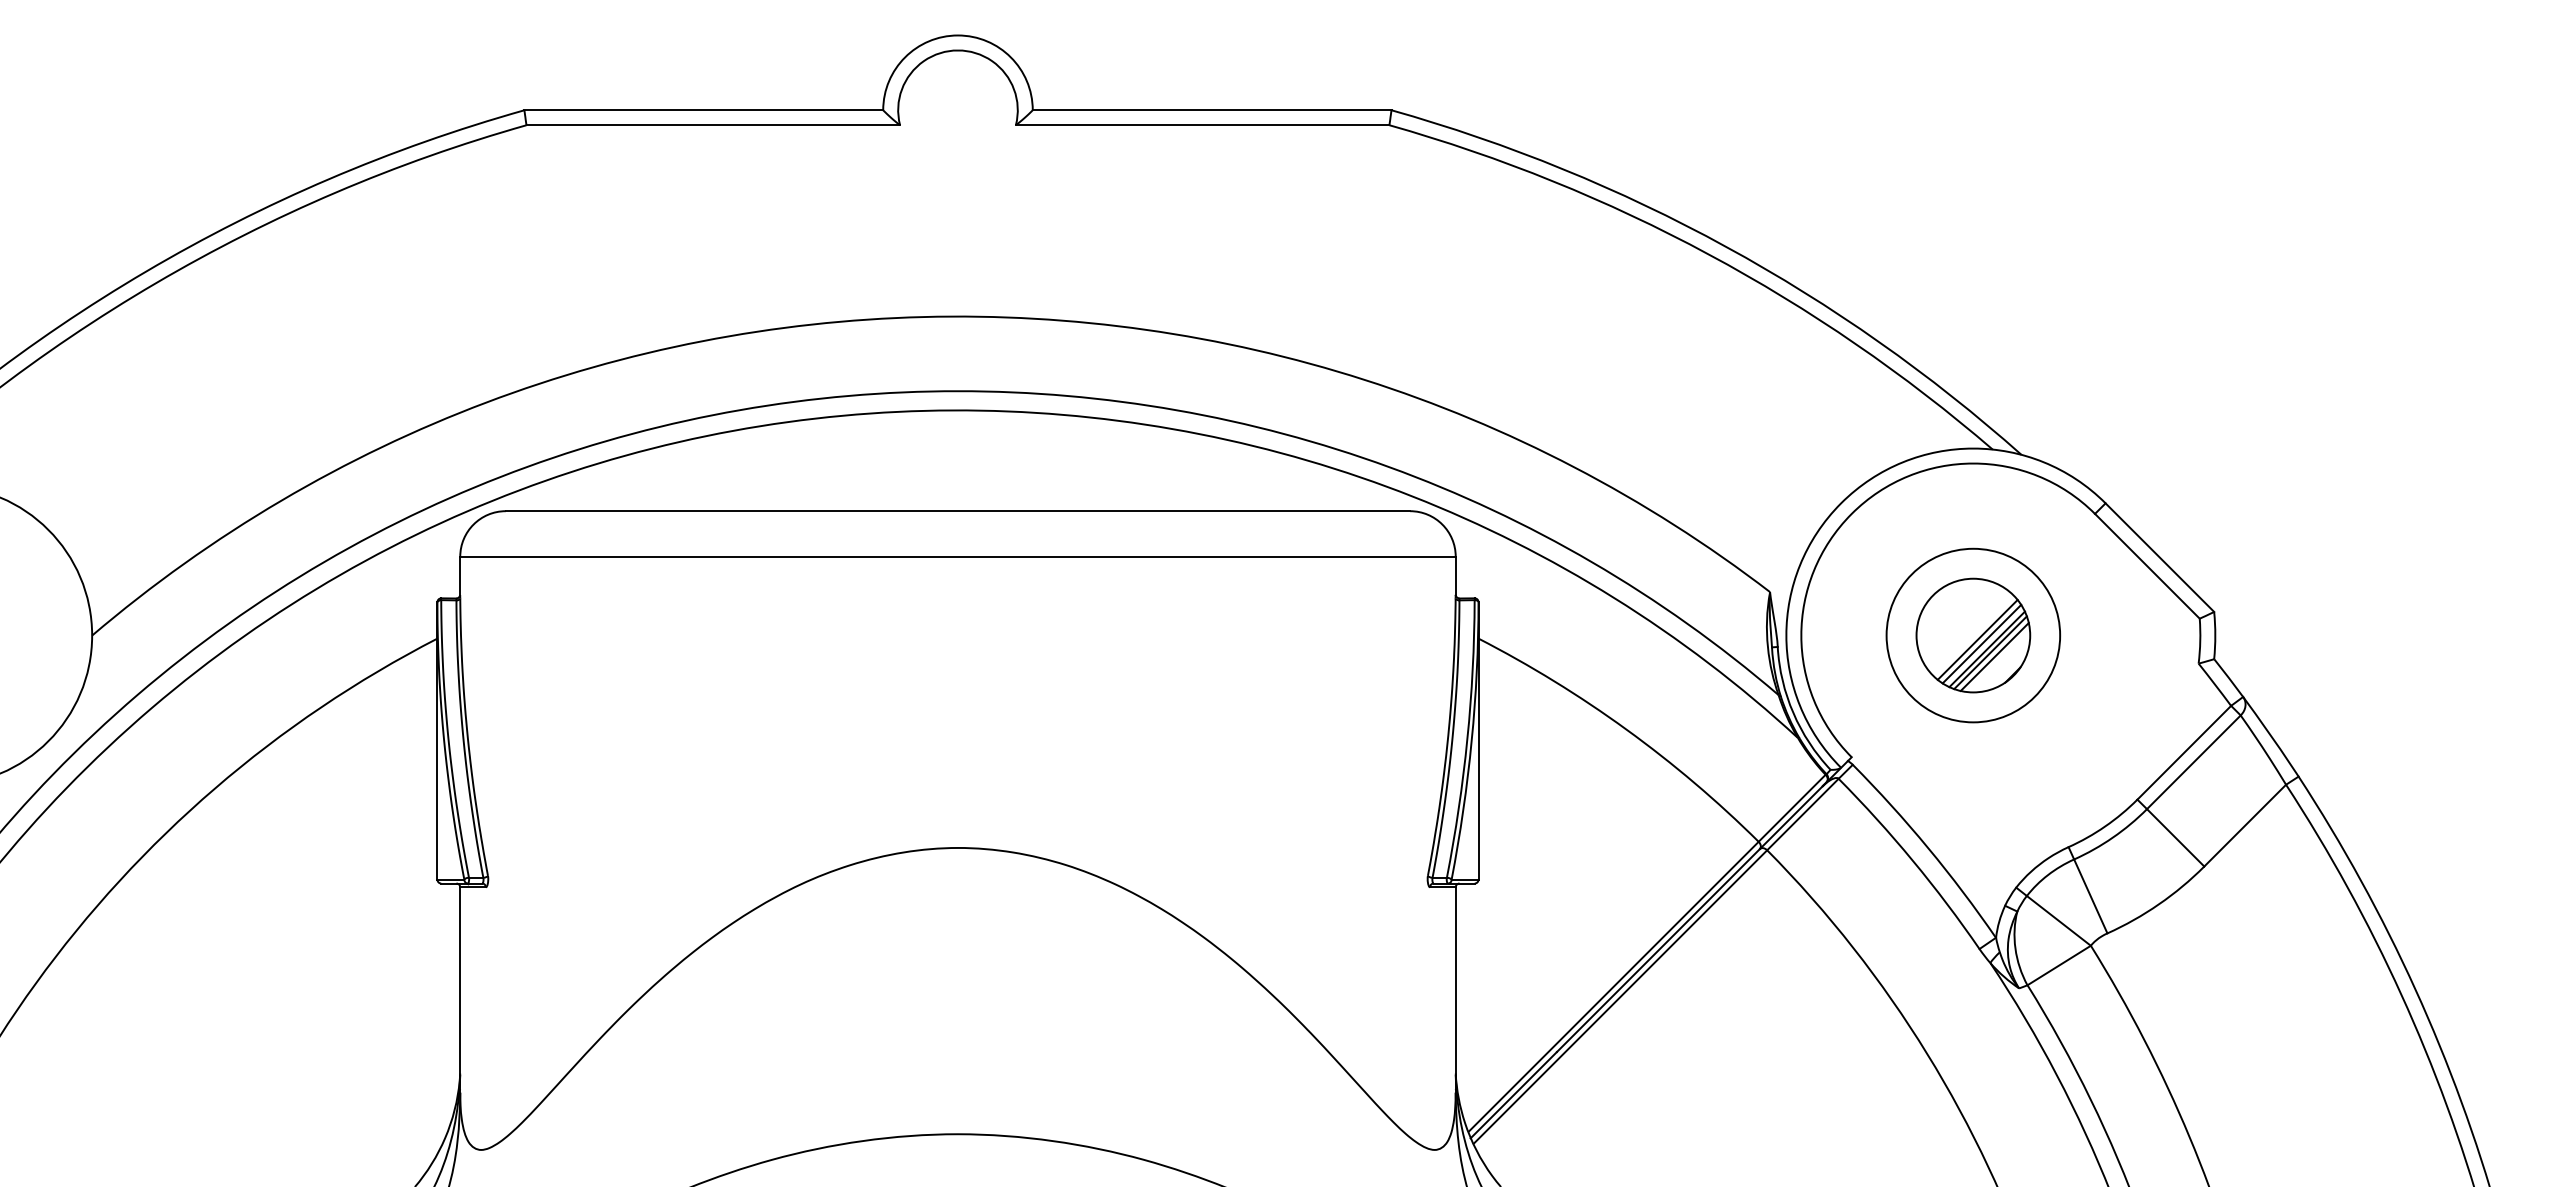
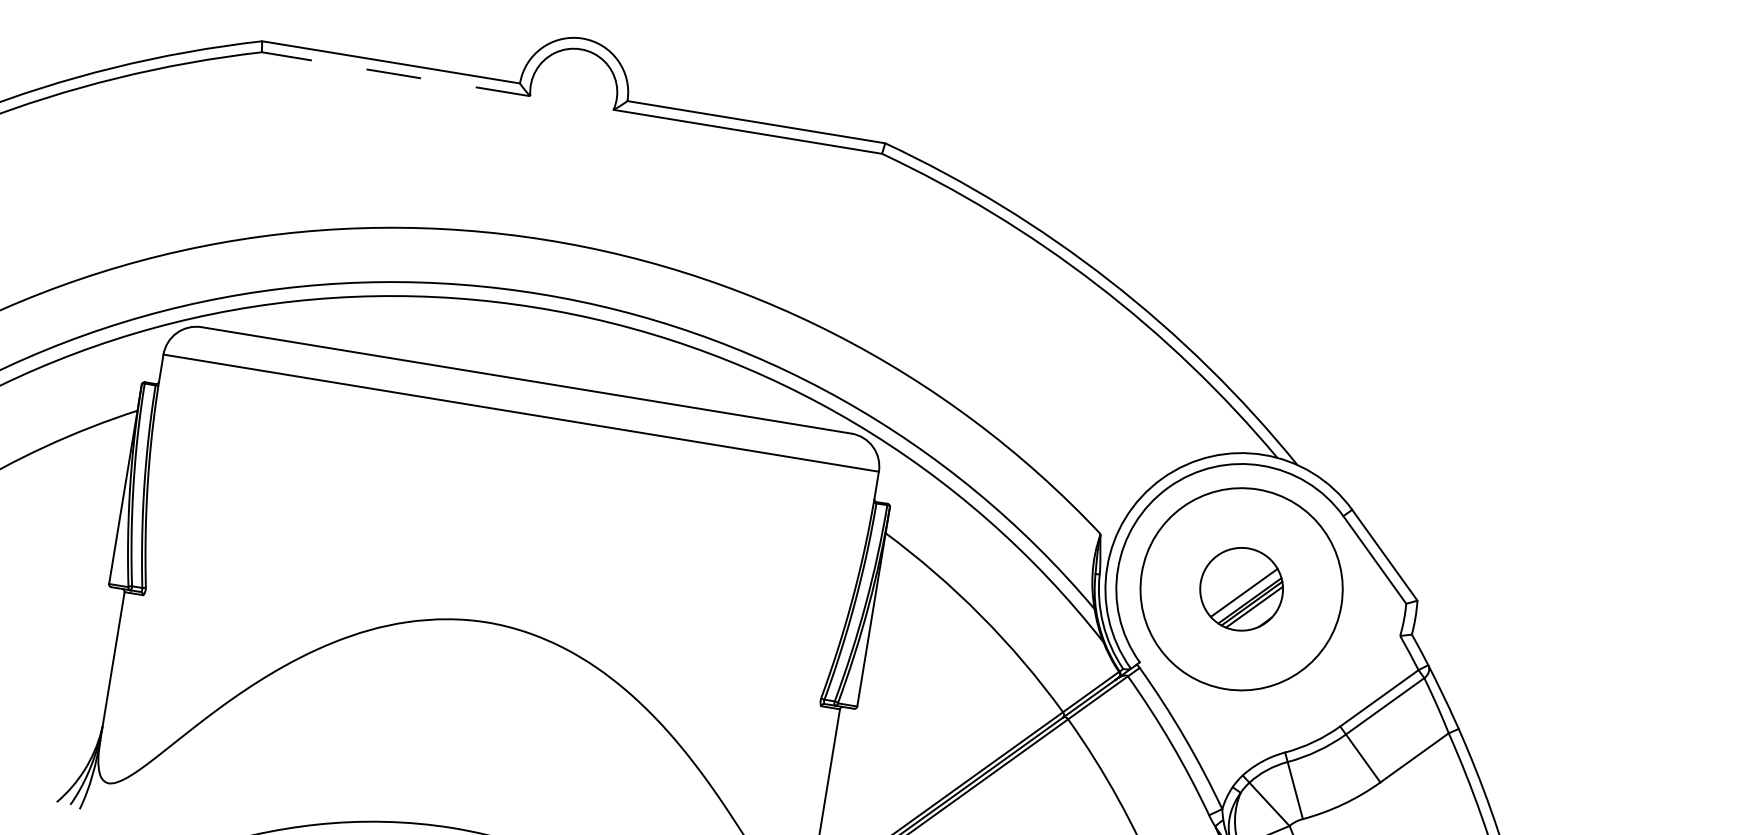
line: (713, 125) -> (396, 74), solid -> dashed
circle: (1973, 635) -> (1241, 589), size x1.6
line: (1981, 643) -> (1246, 595), removed

